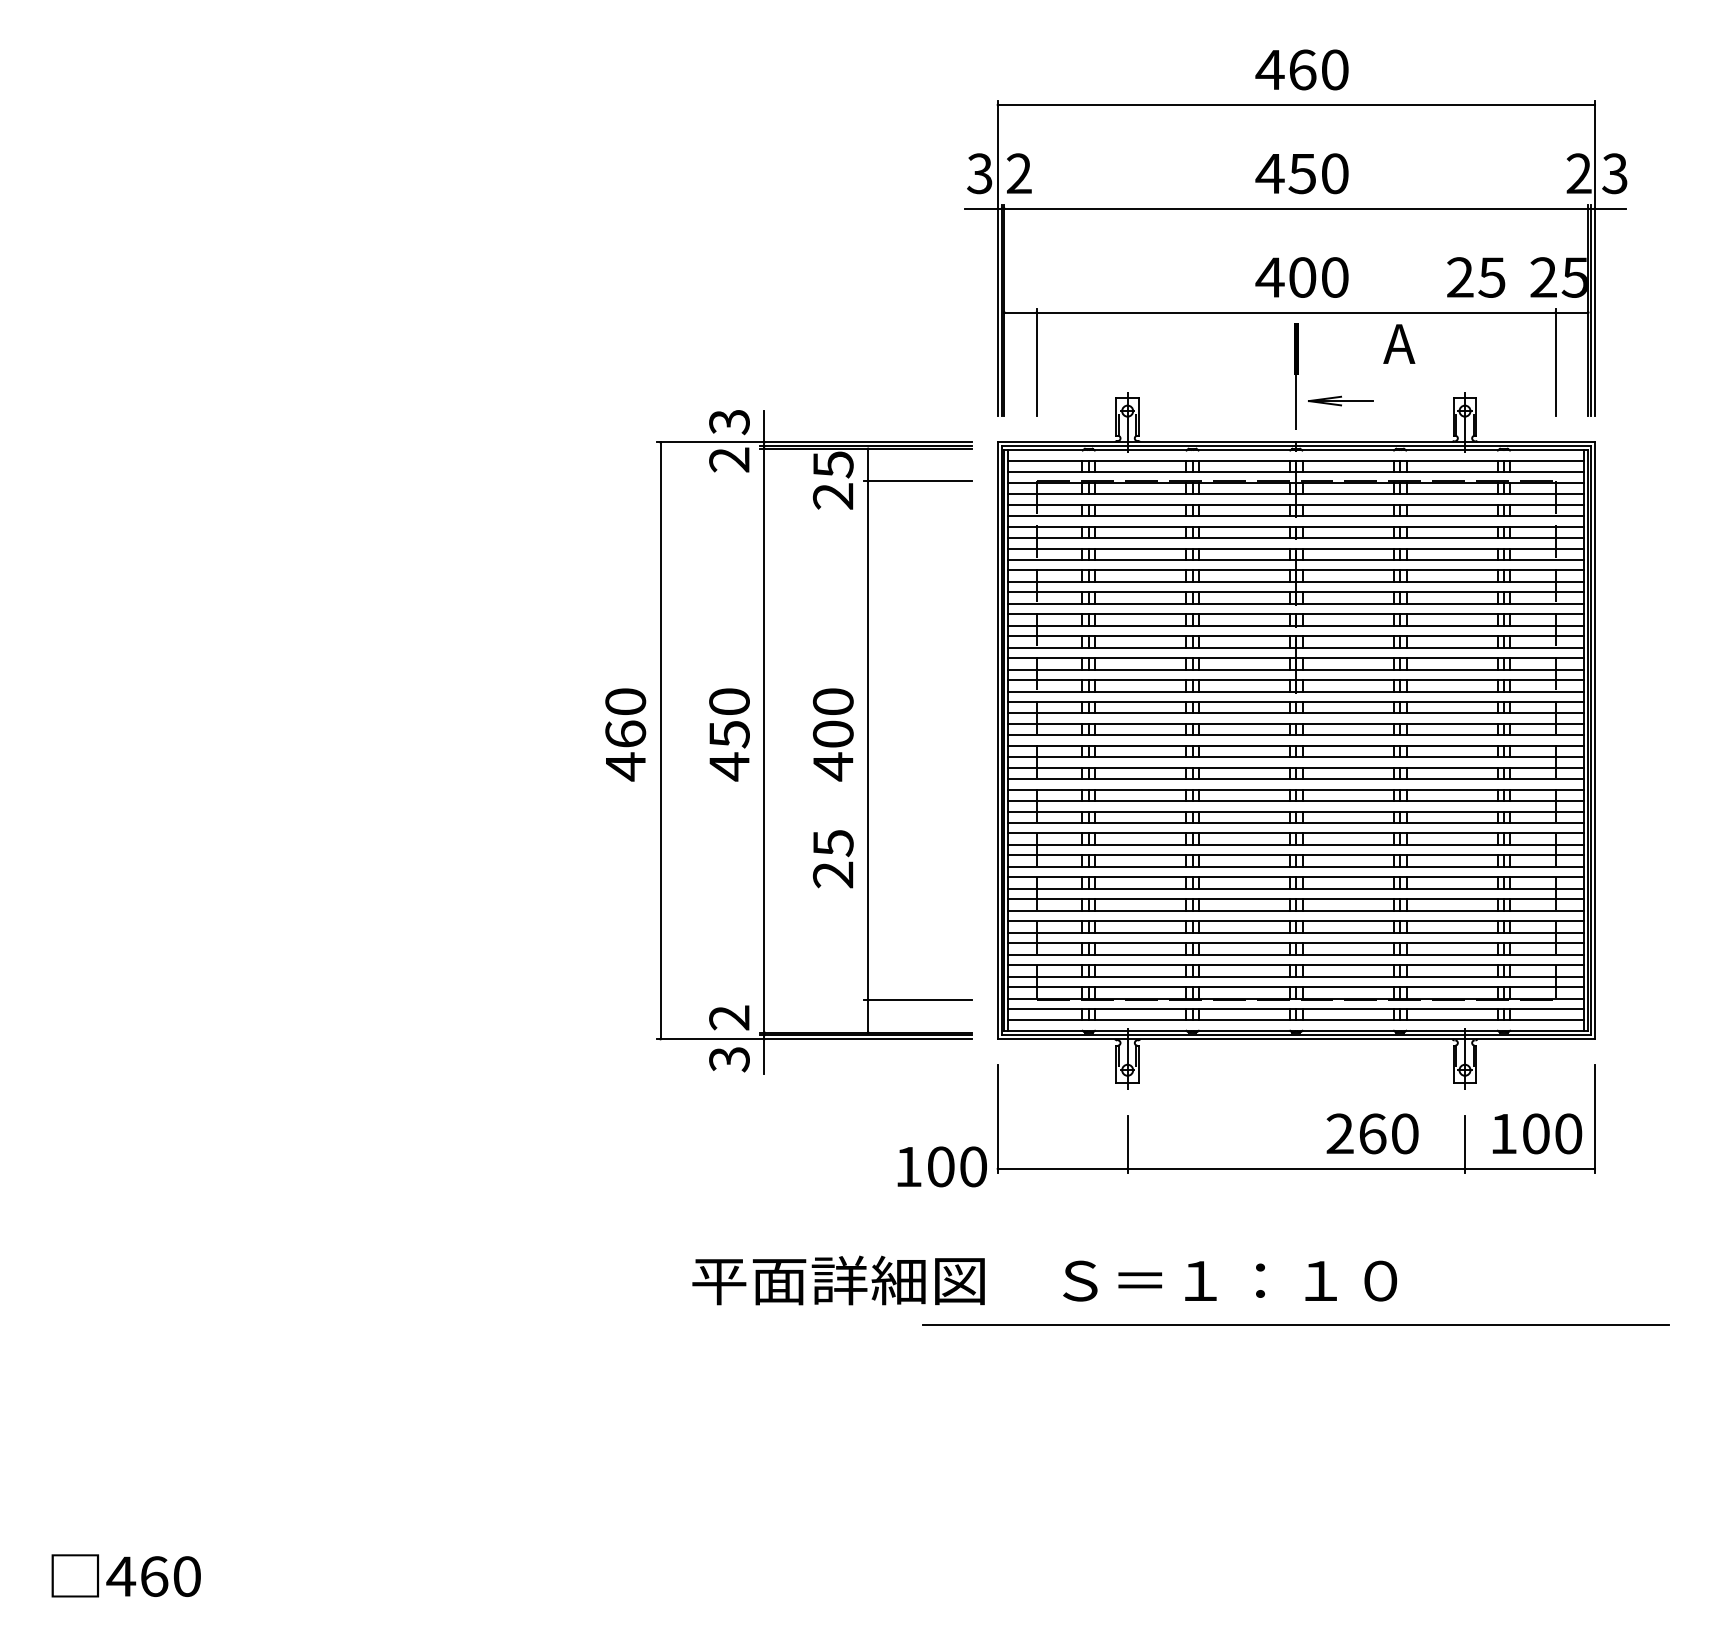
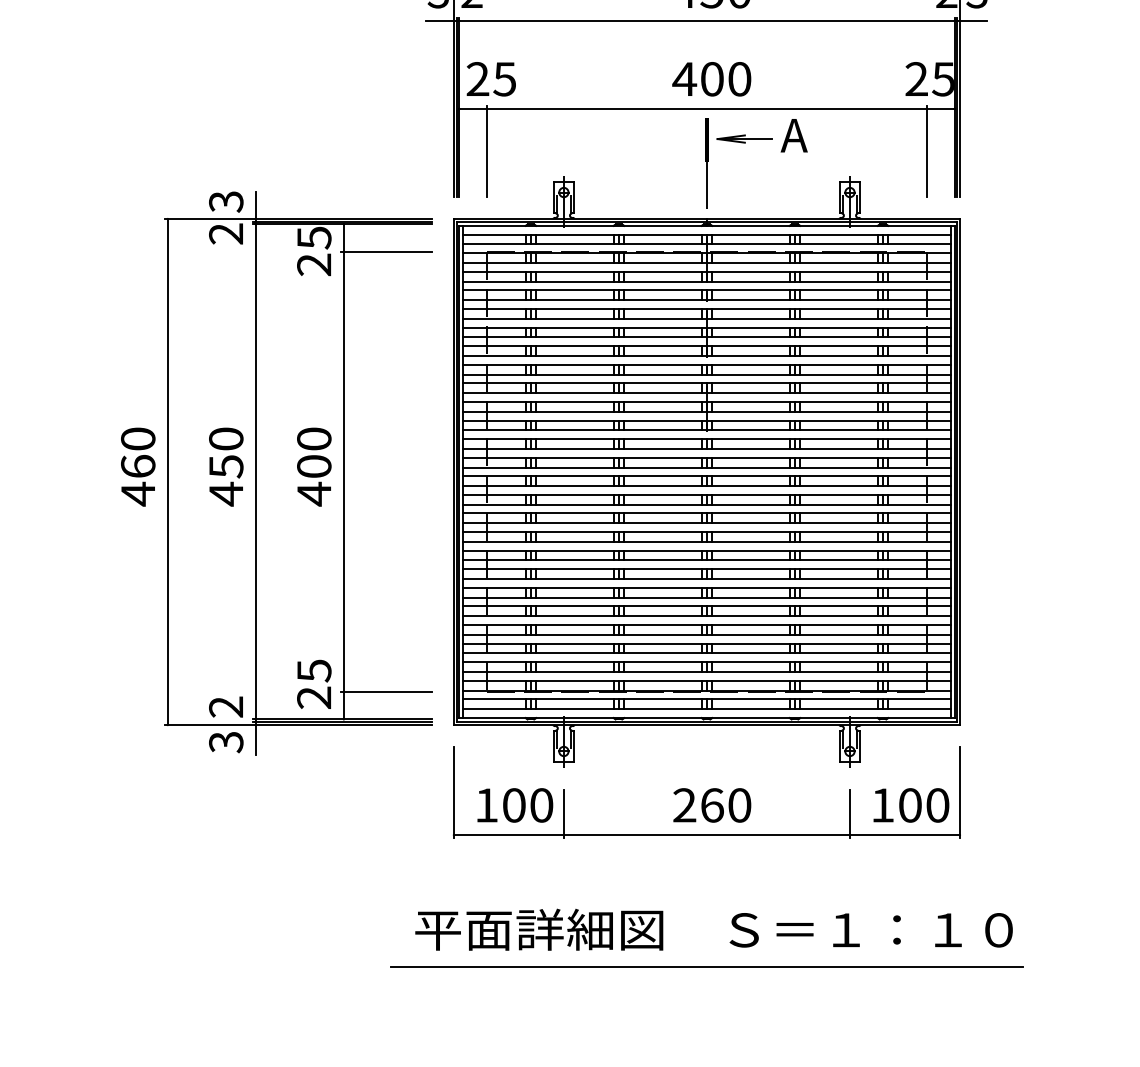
text: (1476, 277) -> (491, 79), moved
part: (1340, 400) -> (744, 138), moved
text: (833, 859) -> (314, 684), moved
text: (1372, 1133) -> (712, 805), moved
text: (941, 1166) -> (514, 805), moved
text: (1044, 1280) -> (713, 929), moved

